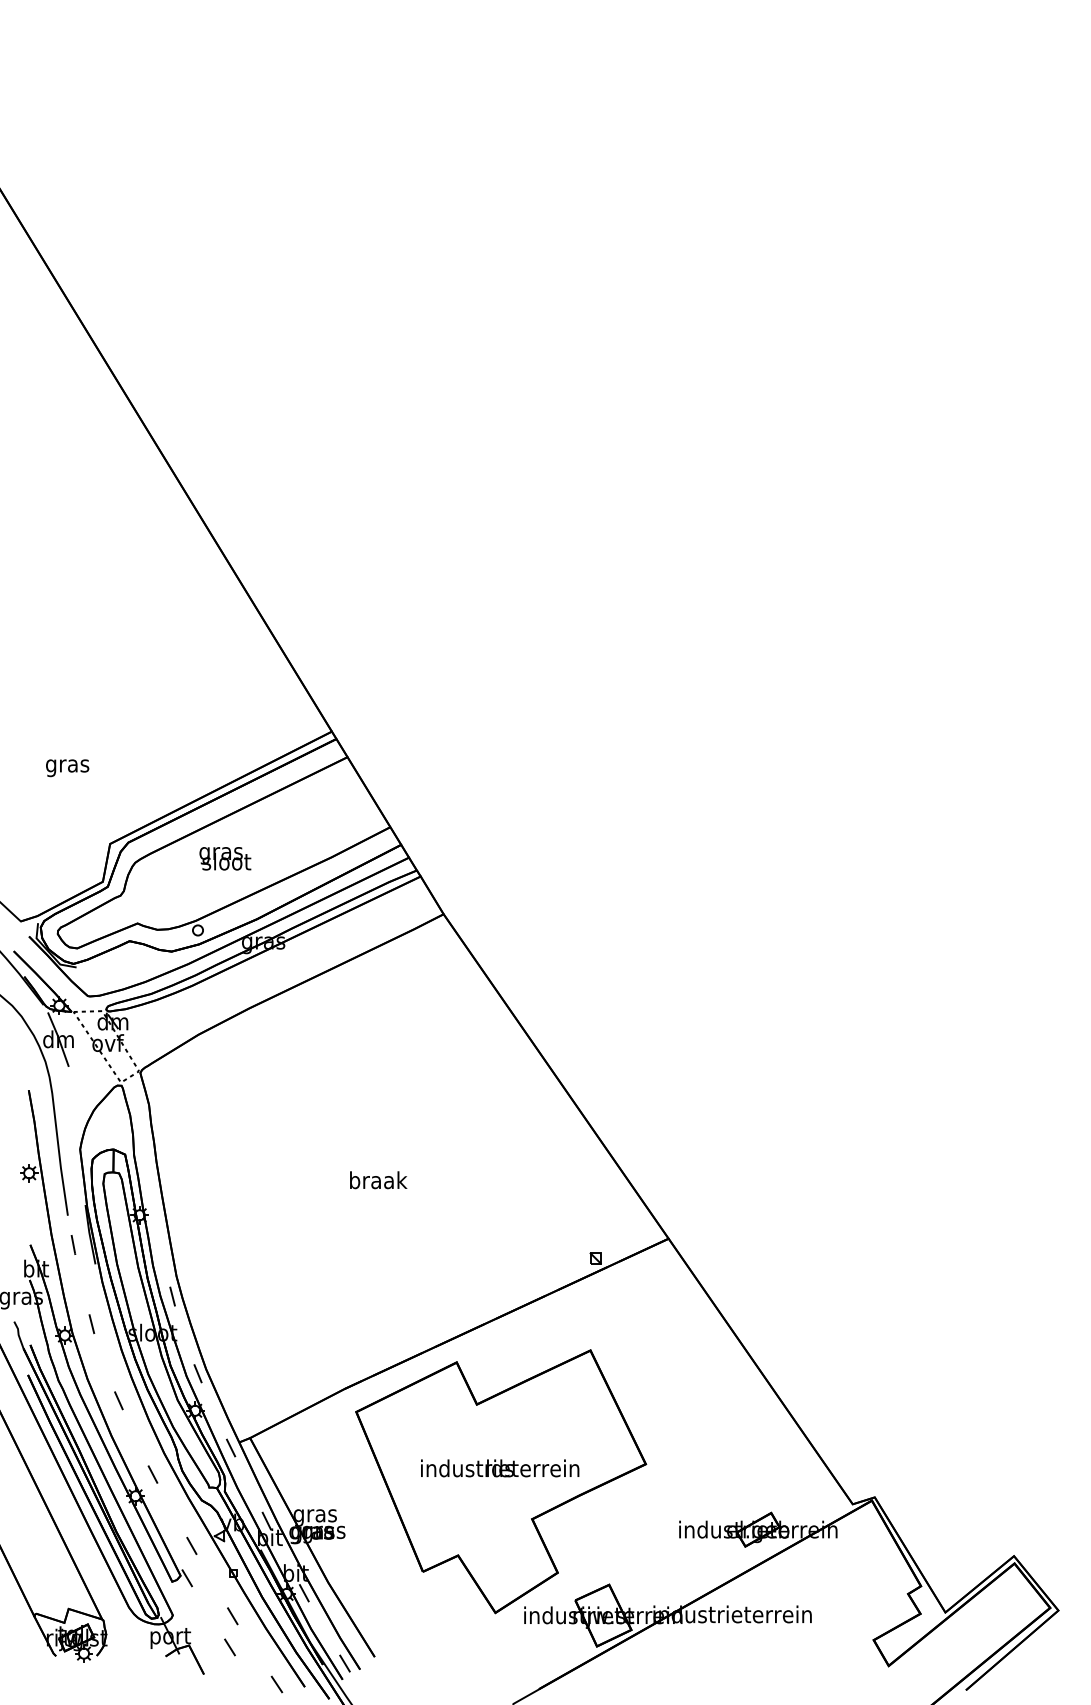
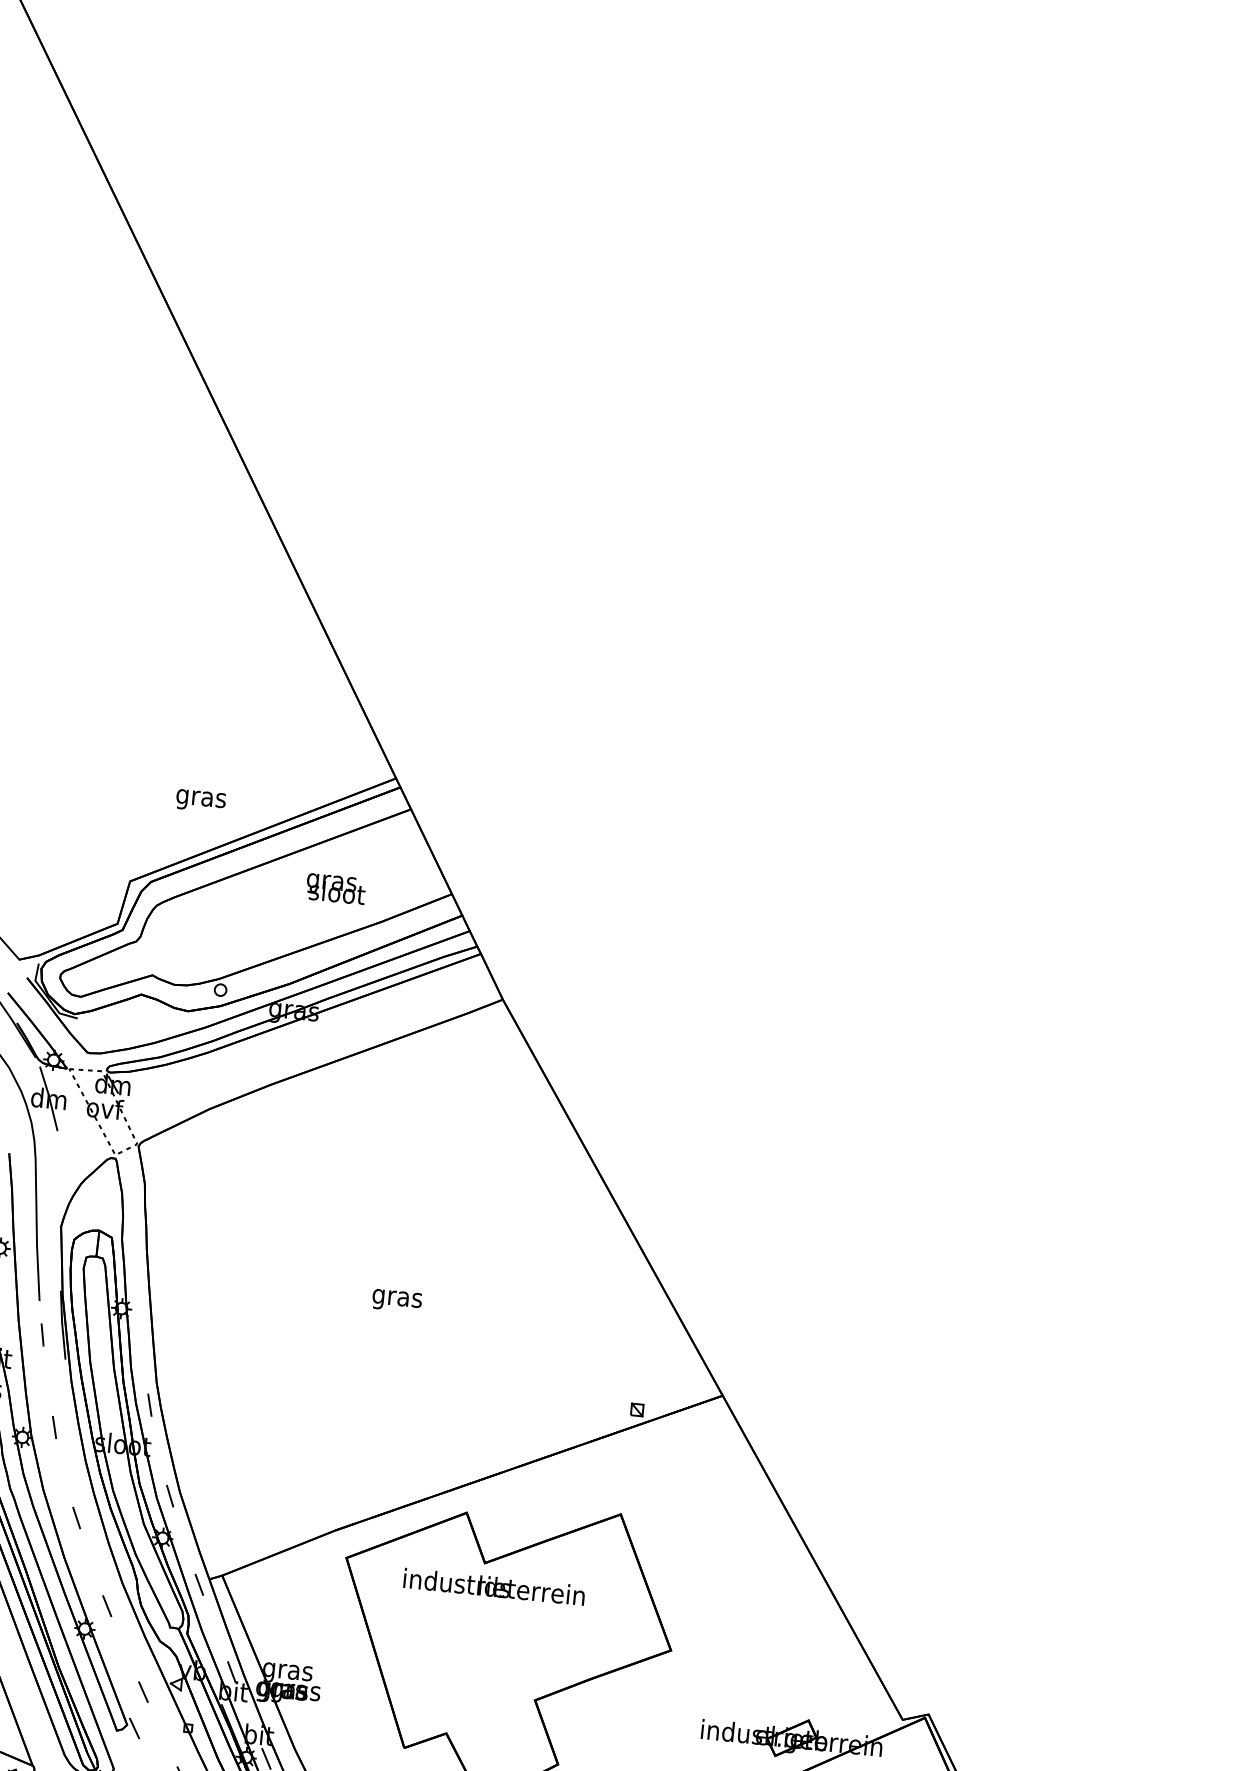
text: (67, 768) -> (200, 801), moved
text: (225, 858) -> (336, 888), moved
text: (378, 1182) -> (397, 1298), braak -> gras
text: (500, 1468) -> (494, 1587), moved

